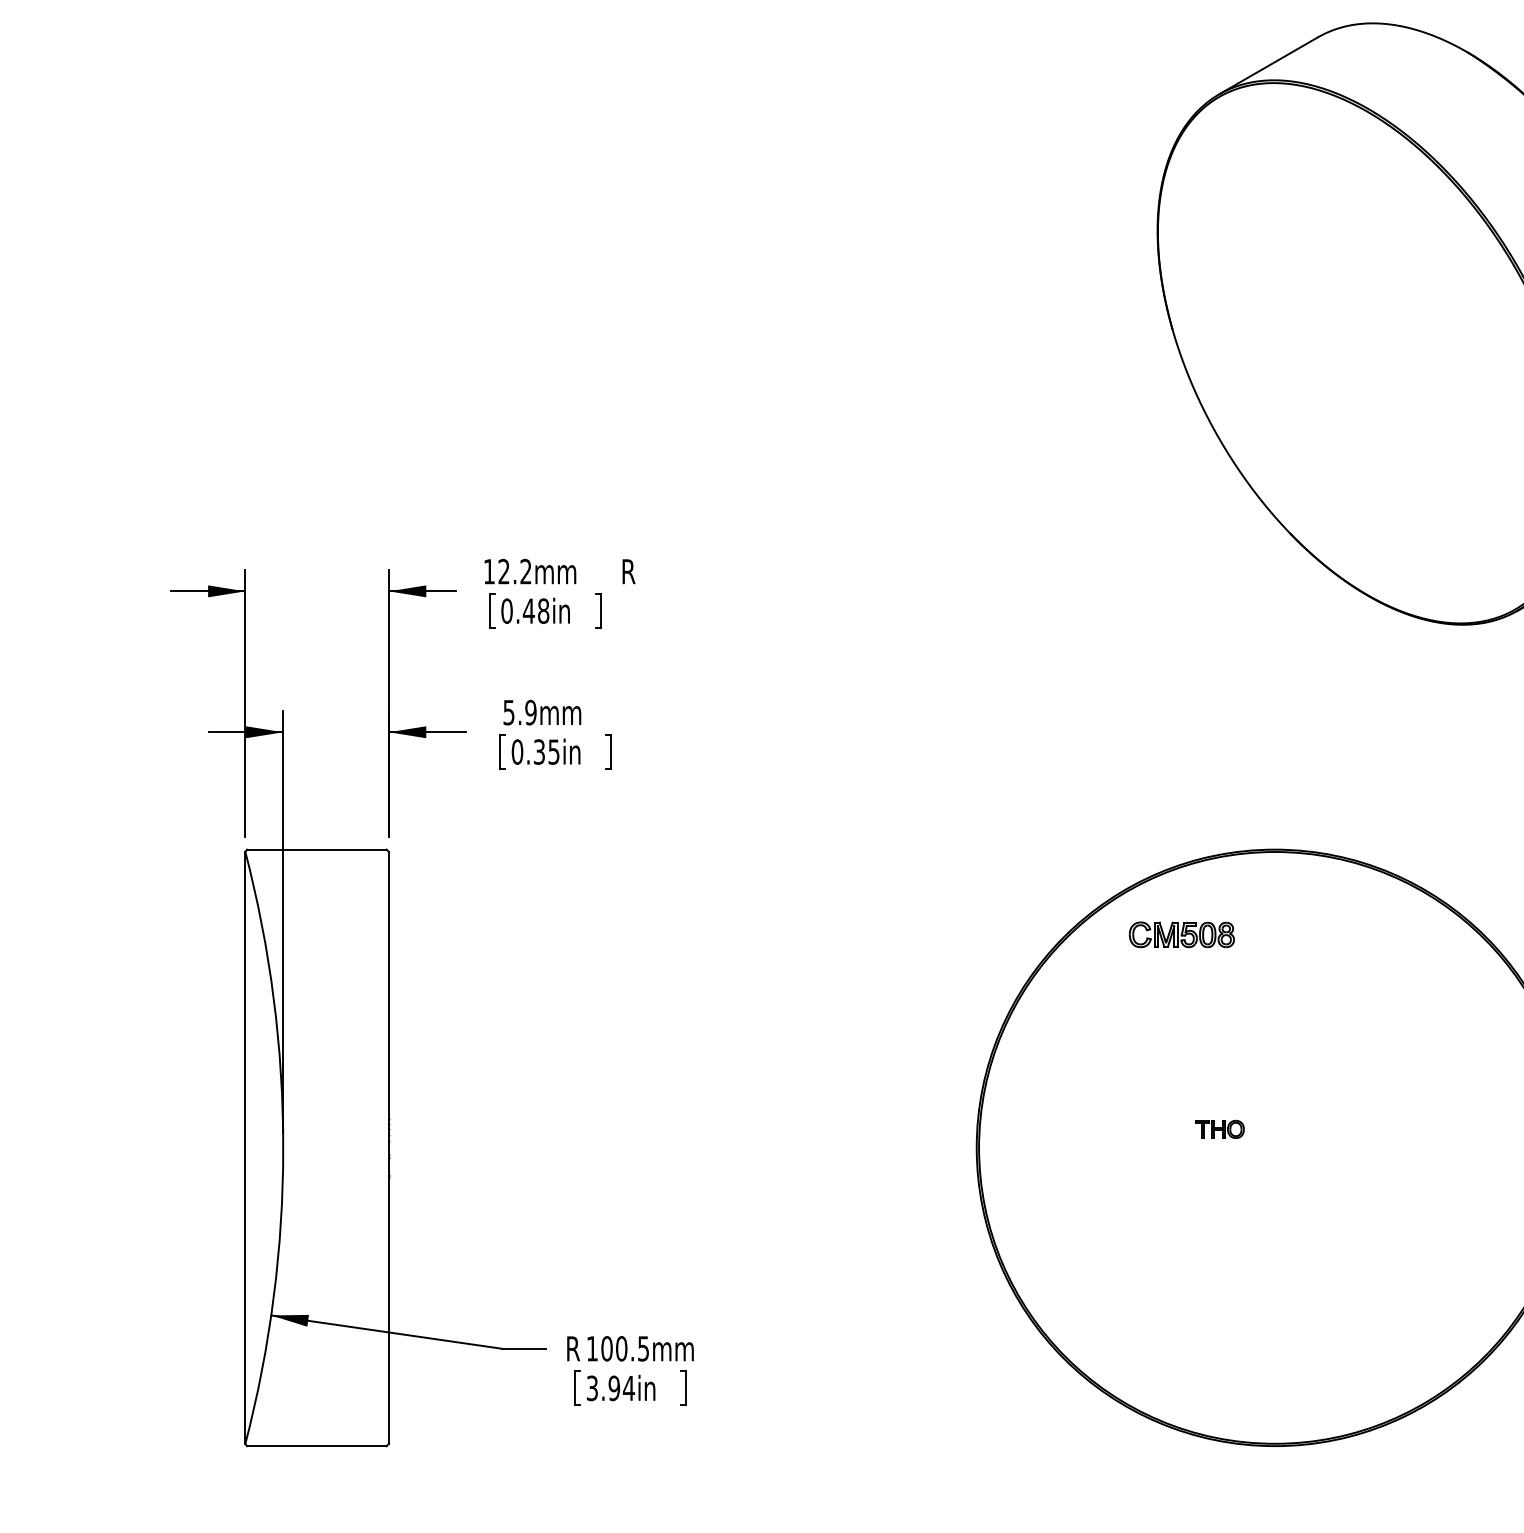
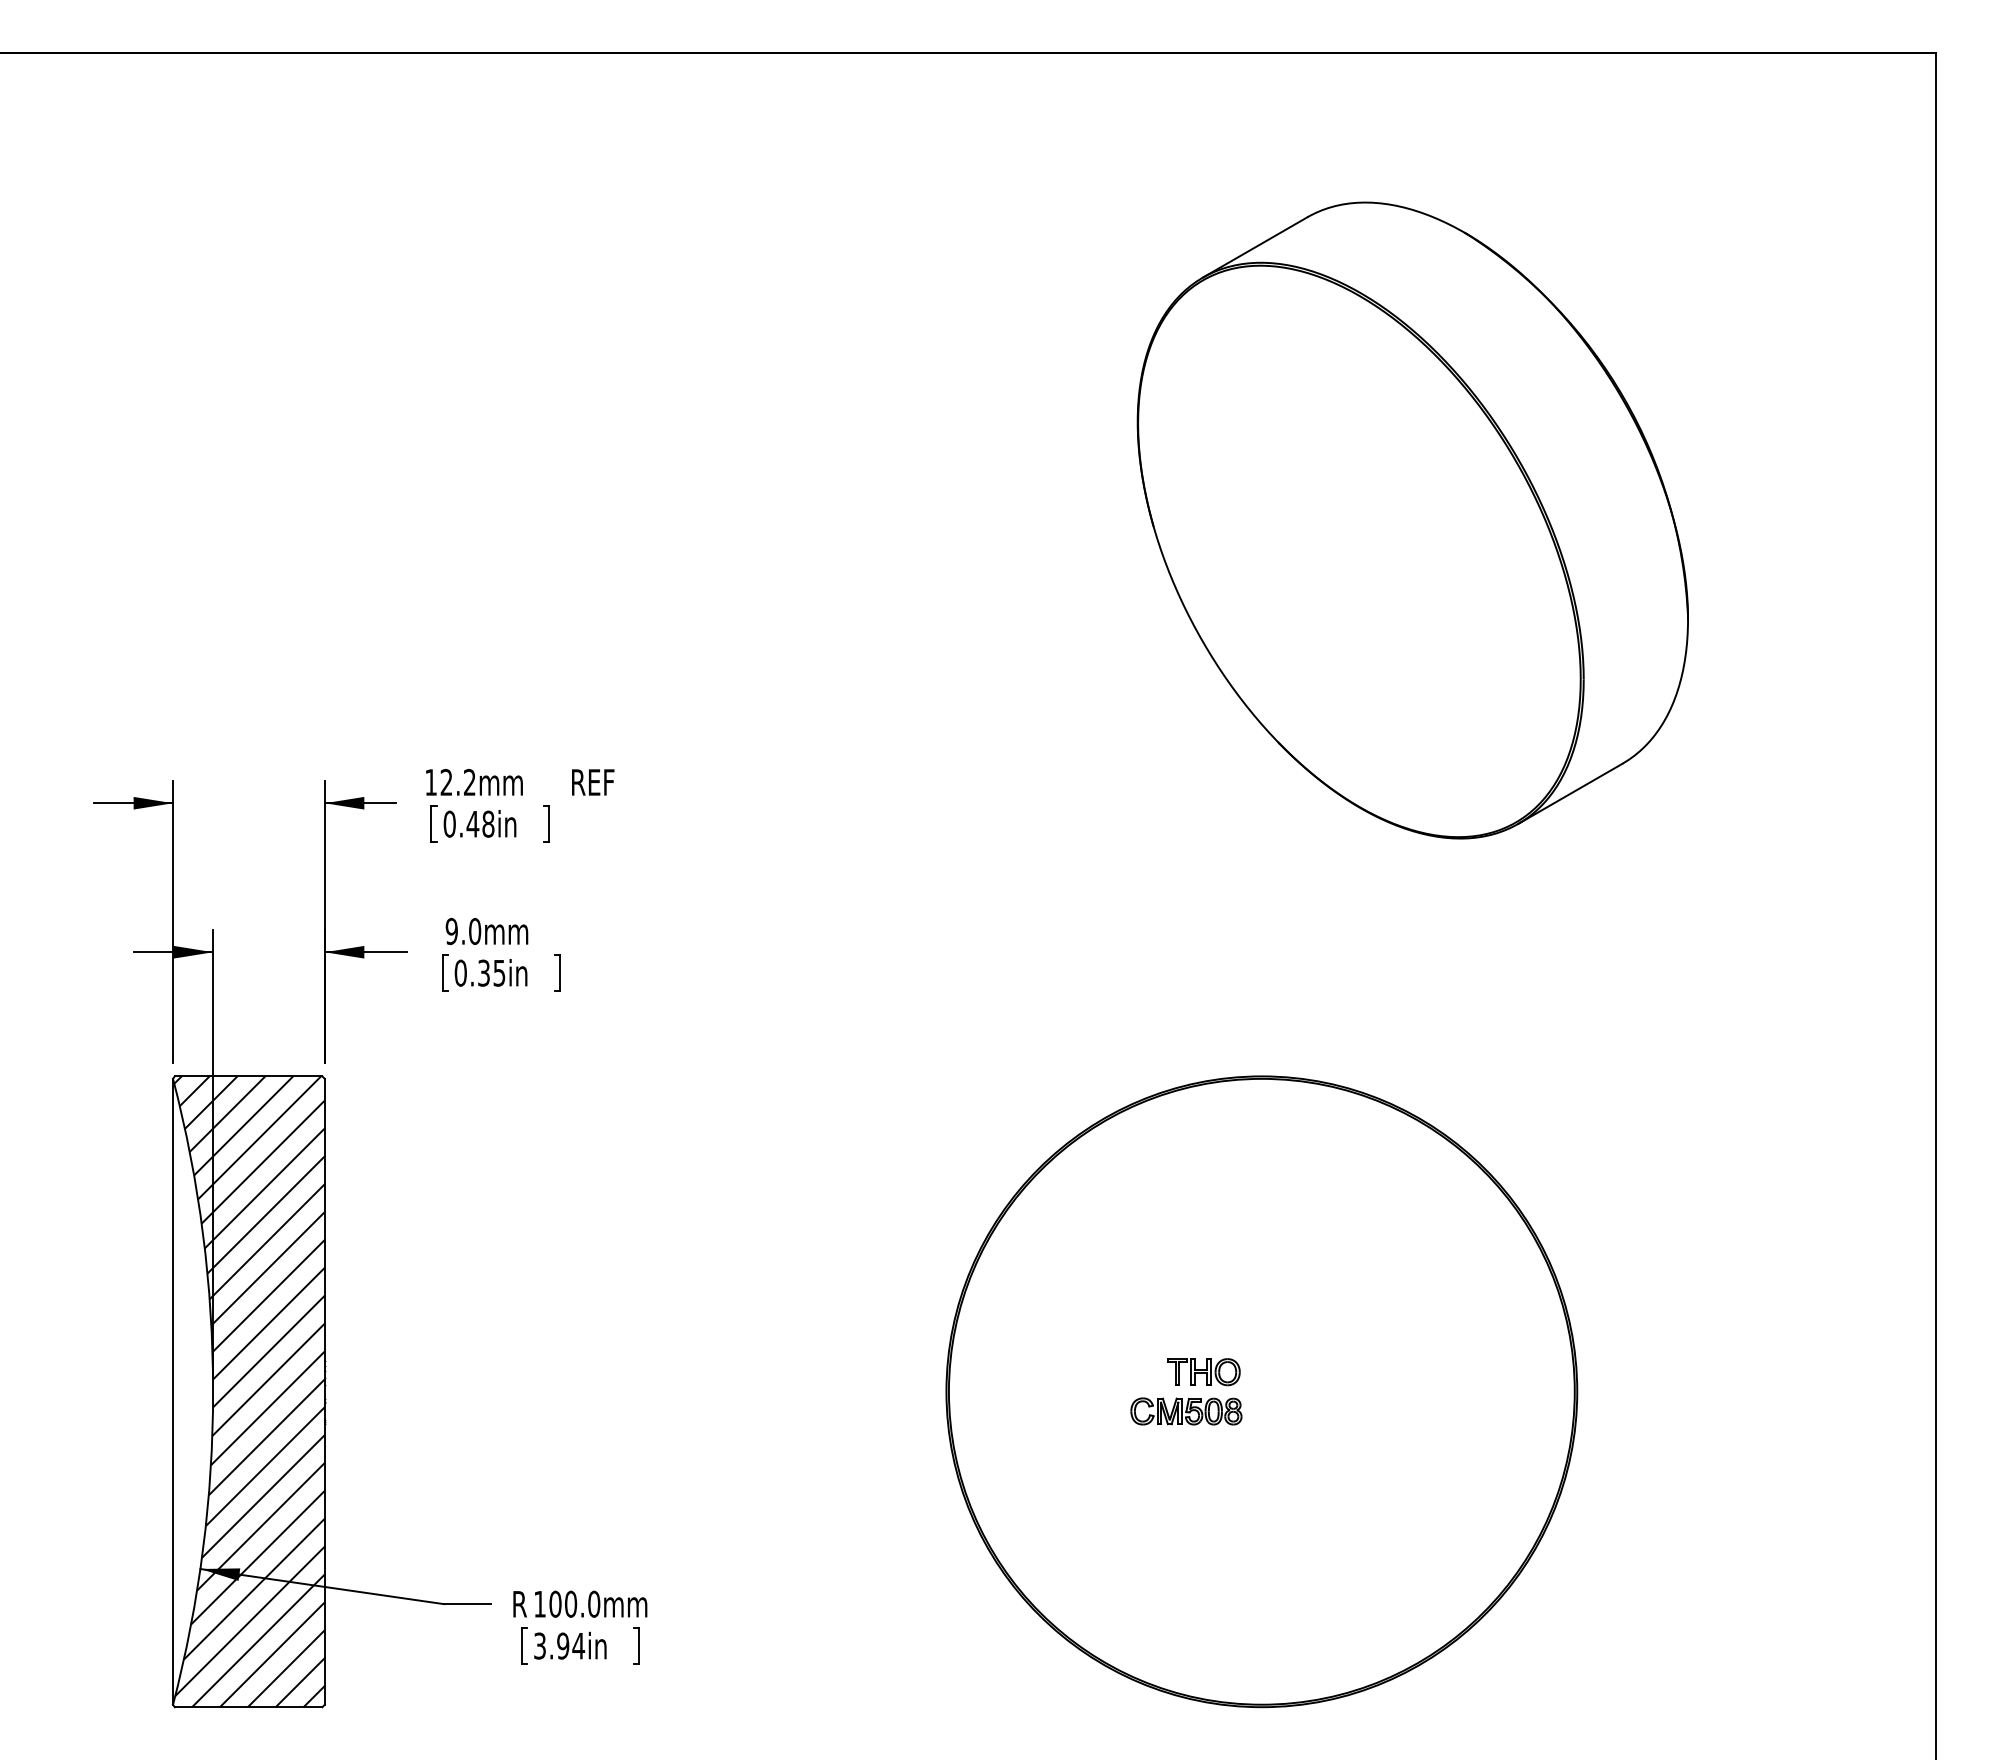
text: (650, 571) -> (601, 782), R -> REF
text: (520, 712) -> (463, 931), 5.9mm -> 9.0mm
part: (1181, 934) -> (1186, 1411), moved
part: (1219, 1129) -> (1203, 1372), size x1.43
hatch: (316, 1147) -> (248, 1391), added
text: (643, 1348) -> (594, 1603), 100.5mm -> 100.0mm

